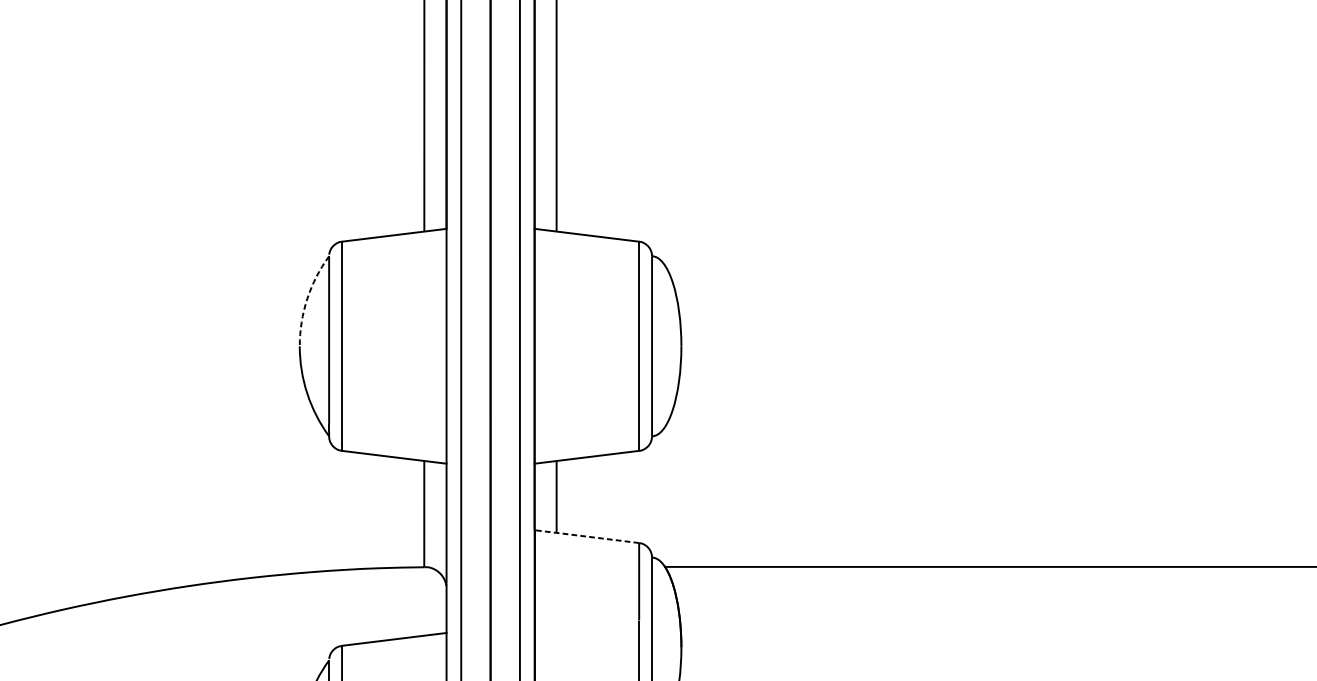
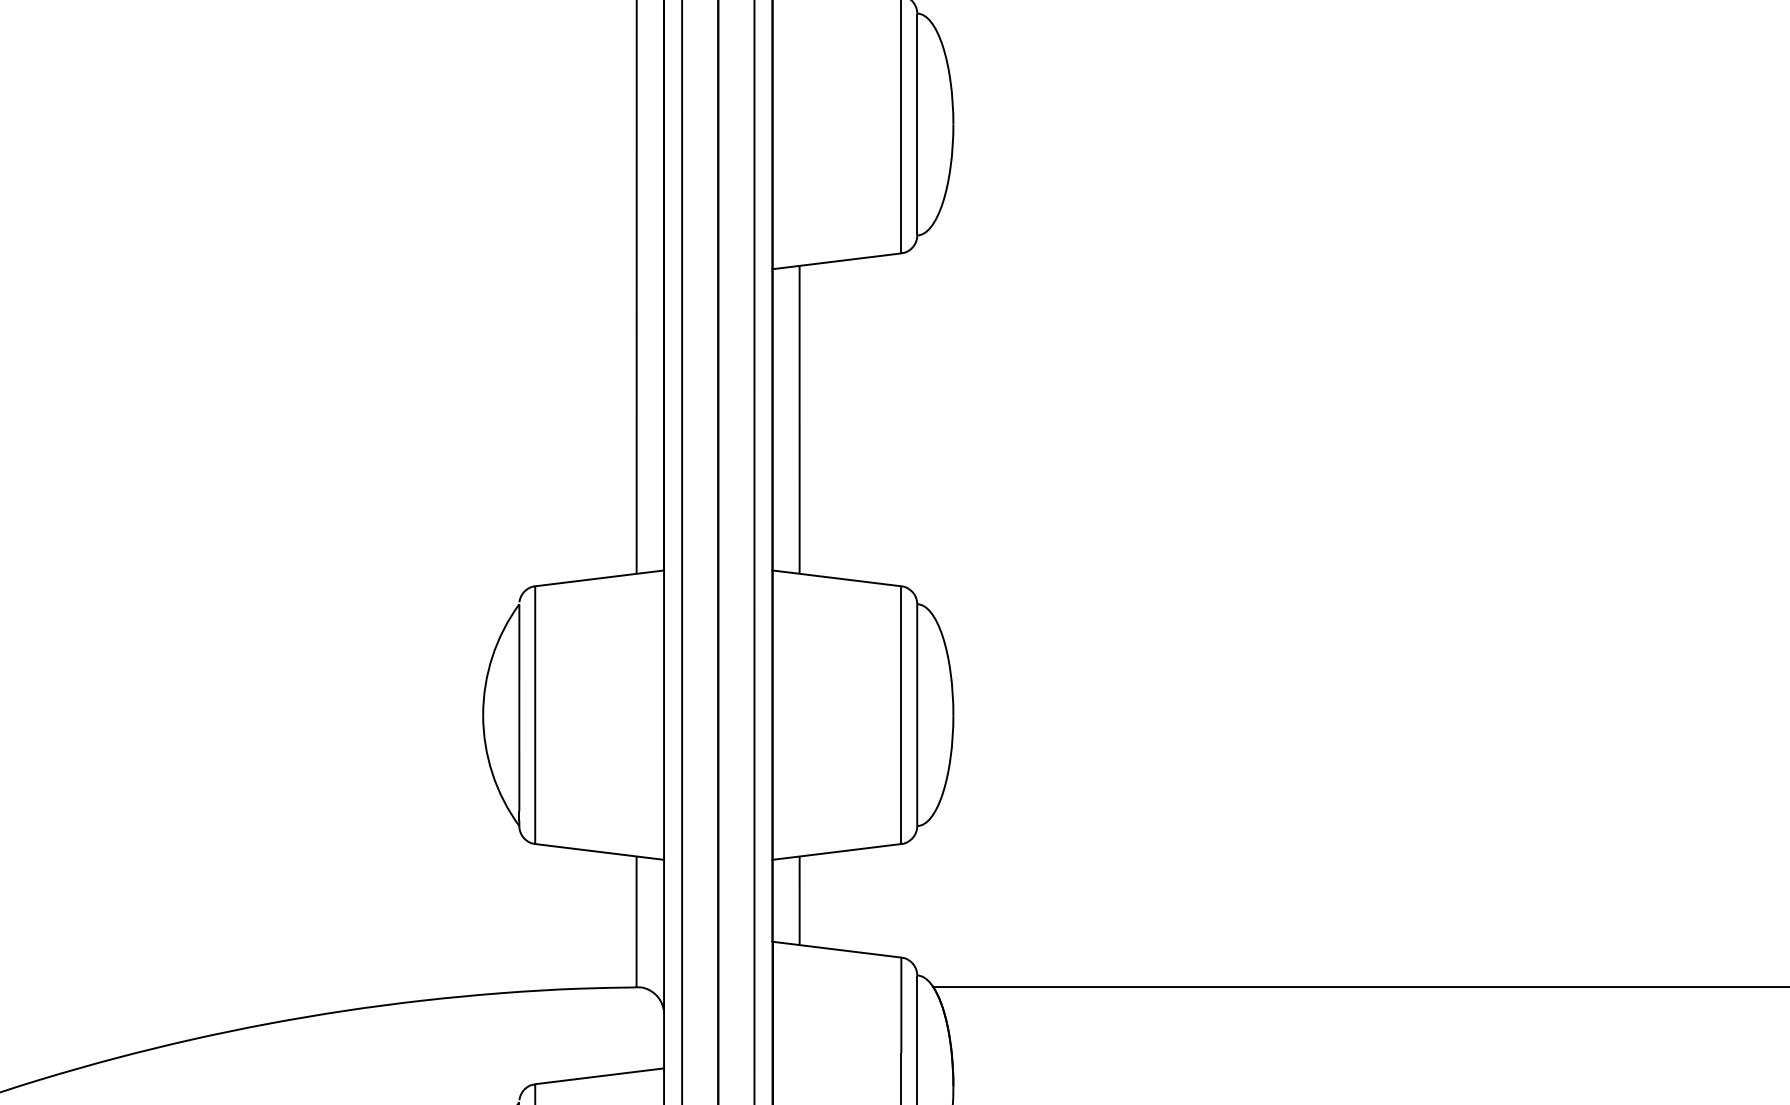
arc: (307, 298) -> (492, 656), dashed -> solid
line: (586, 536) -> (836, 949), dashed -> solid

